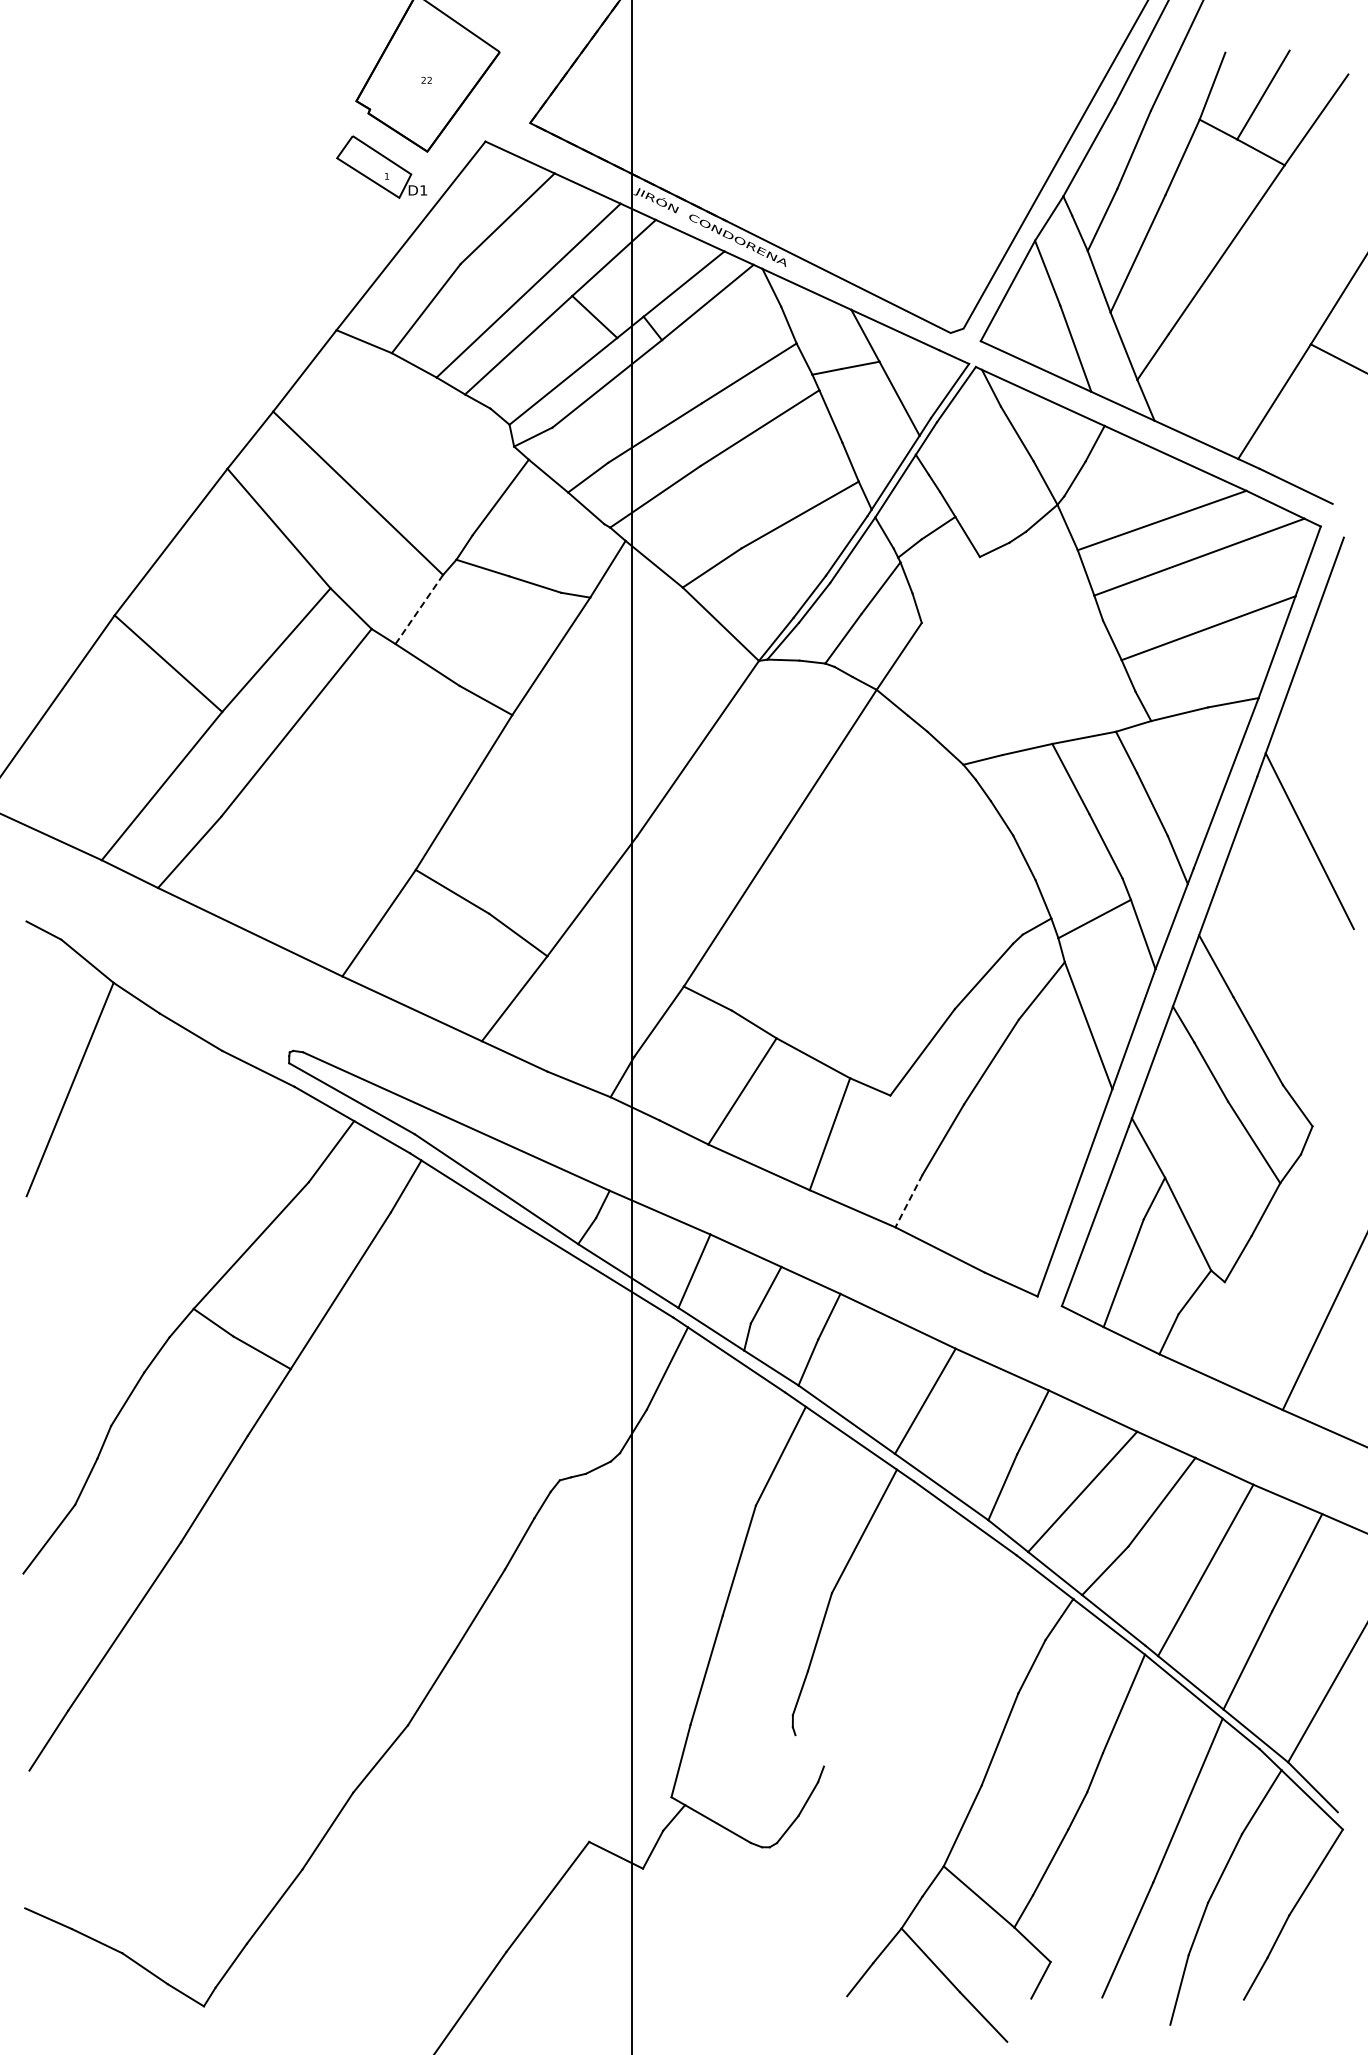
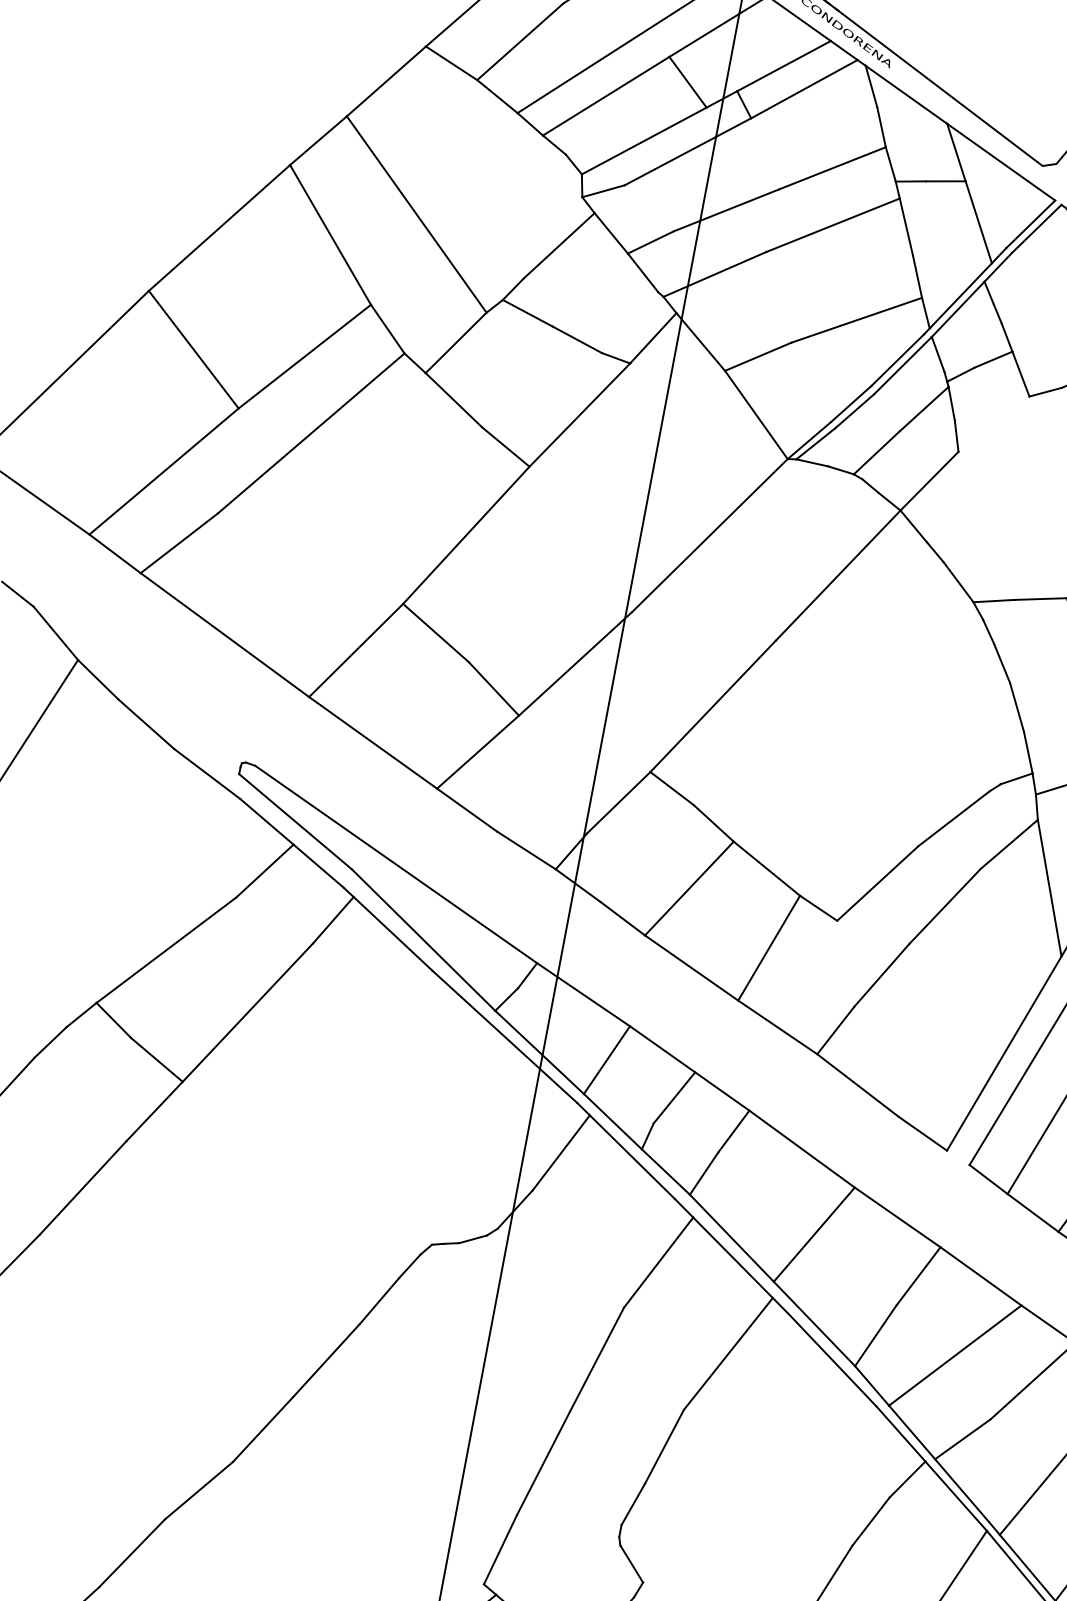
line: (419, 609) -> (456, 342), dashed -> solid
line: (909, 1201) -> (836, 1030), dashed -> solid
line: (809, 1750) -> (631, 1563), added

